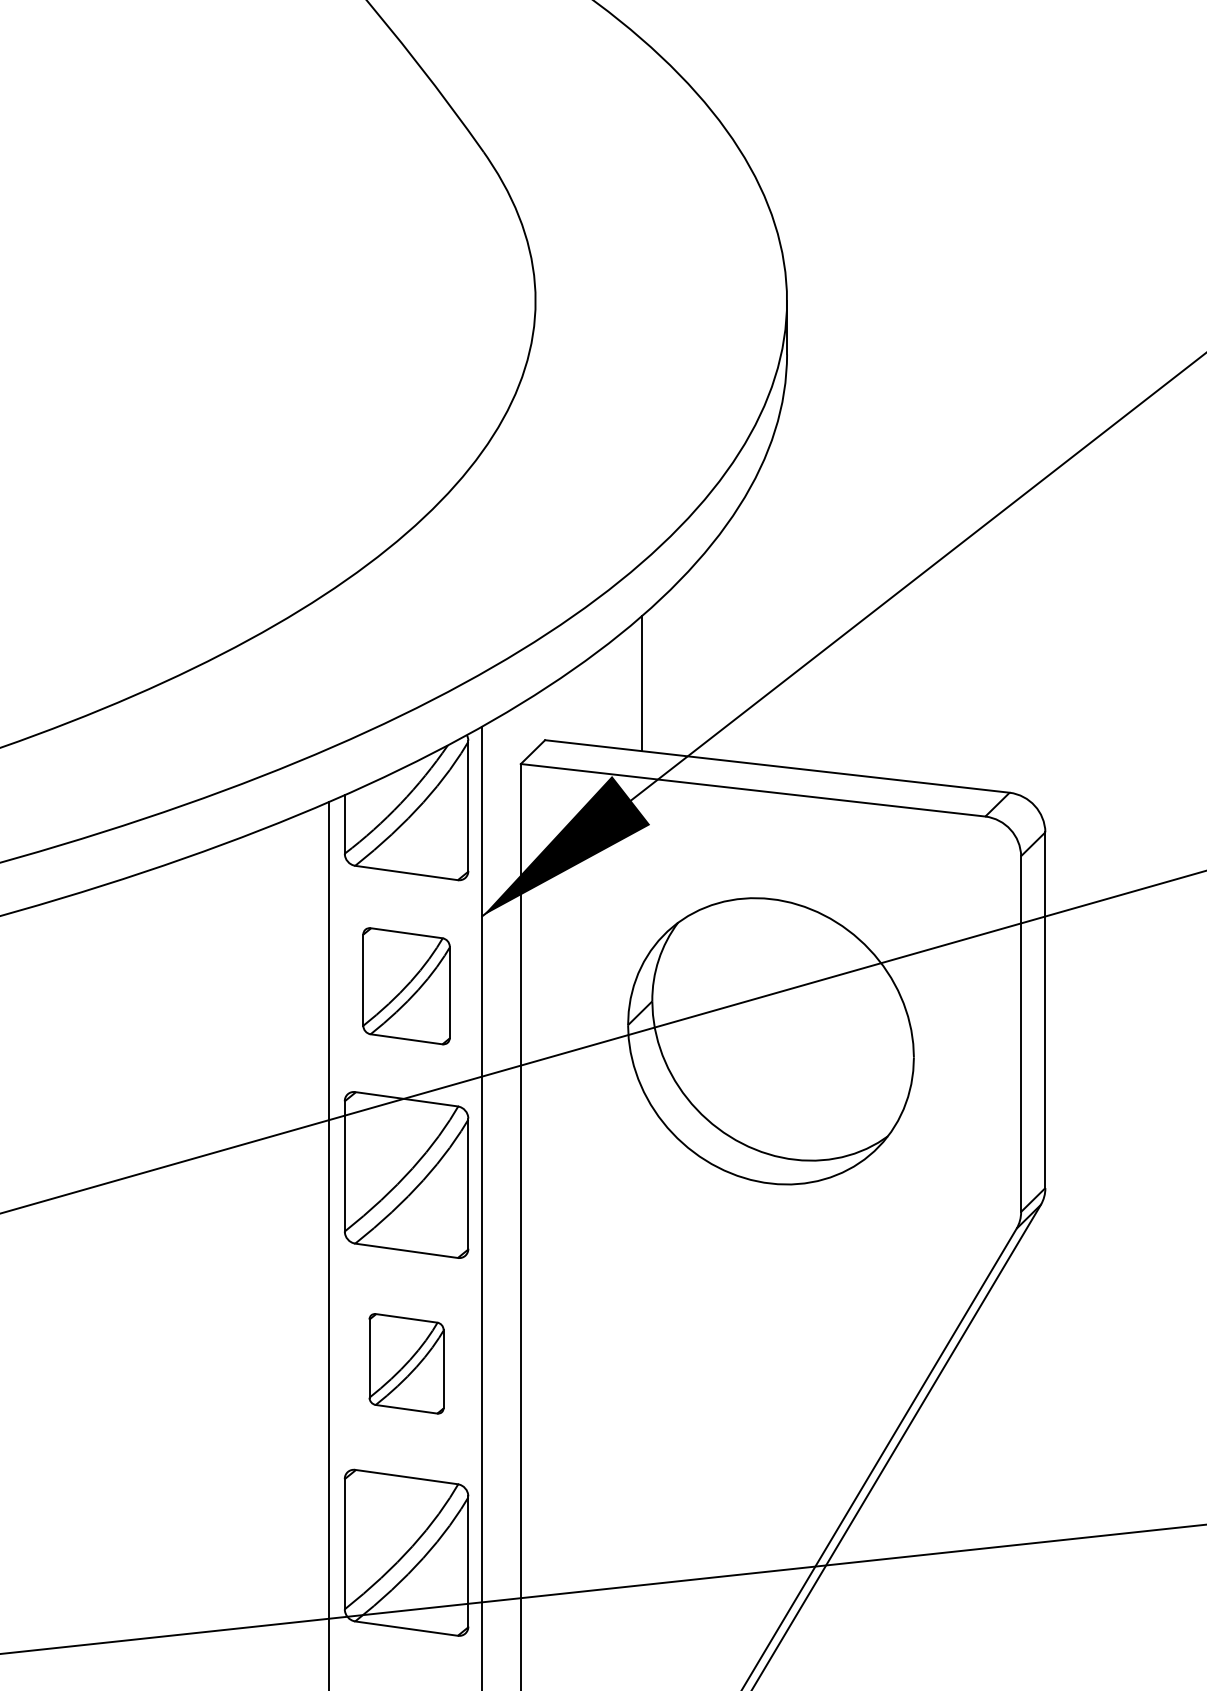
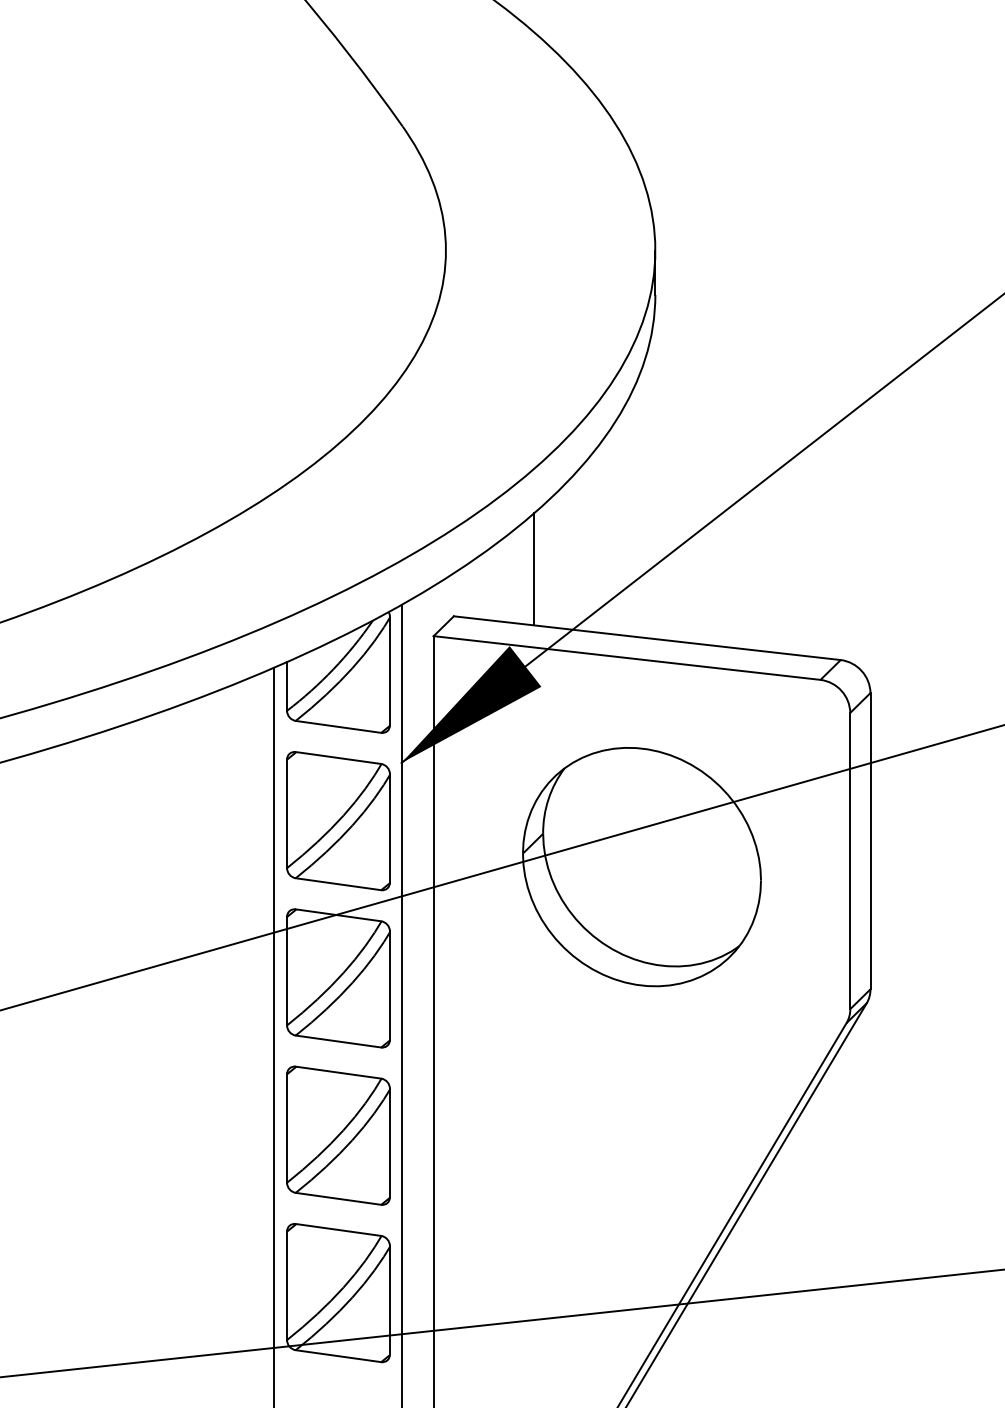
part: (406, 986) -> (338, 821), size x1.43
part: (406, 1363) -> (338, 1135), size x1.67

